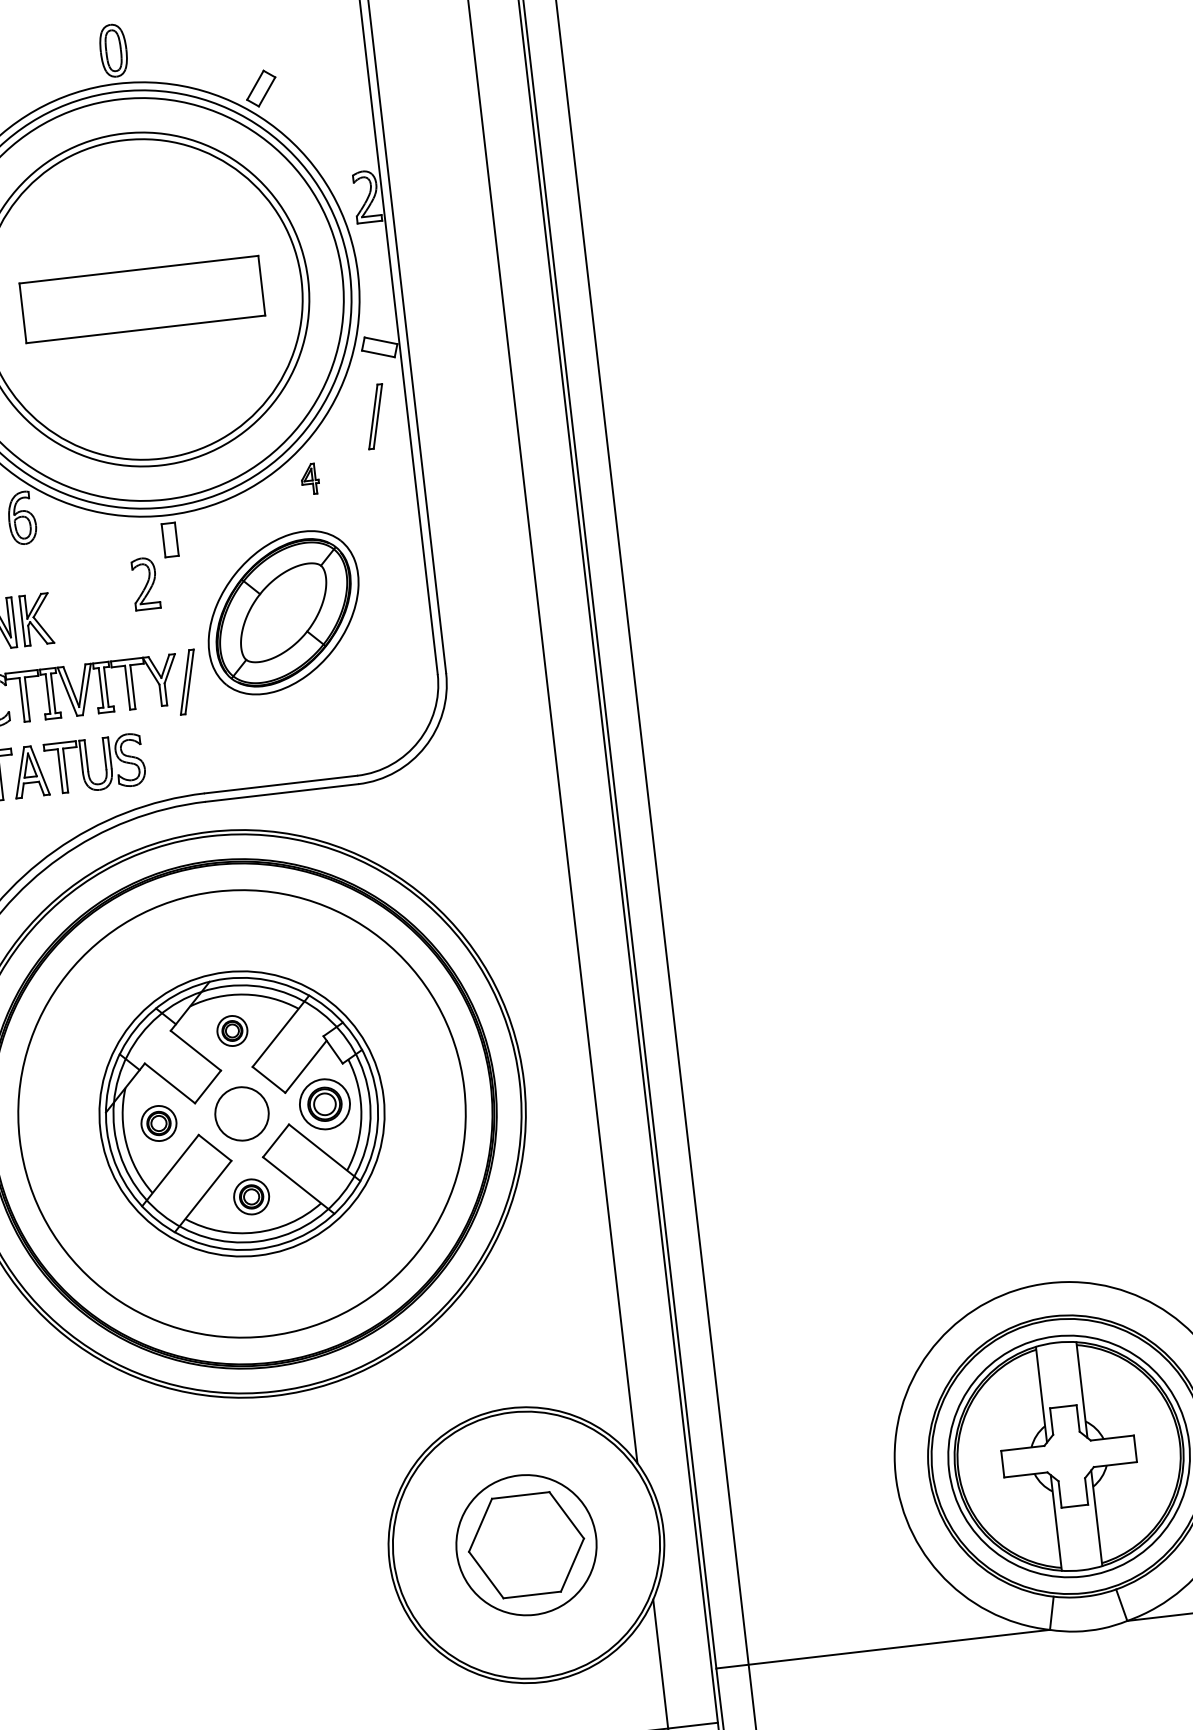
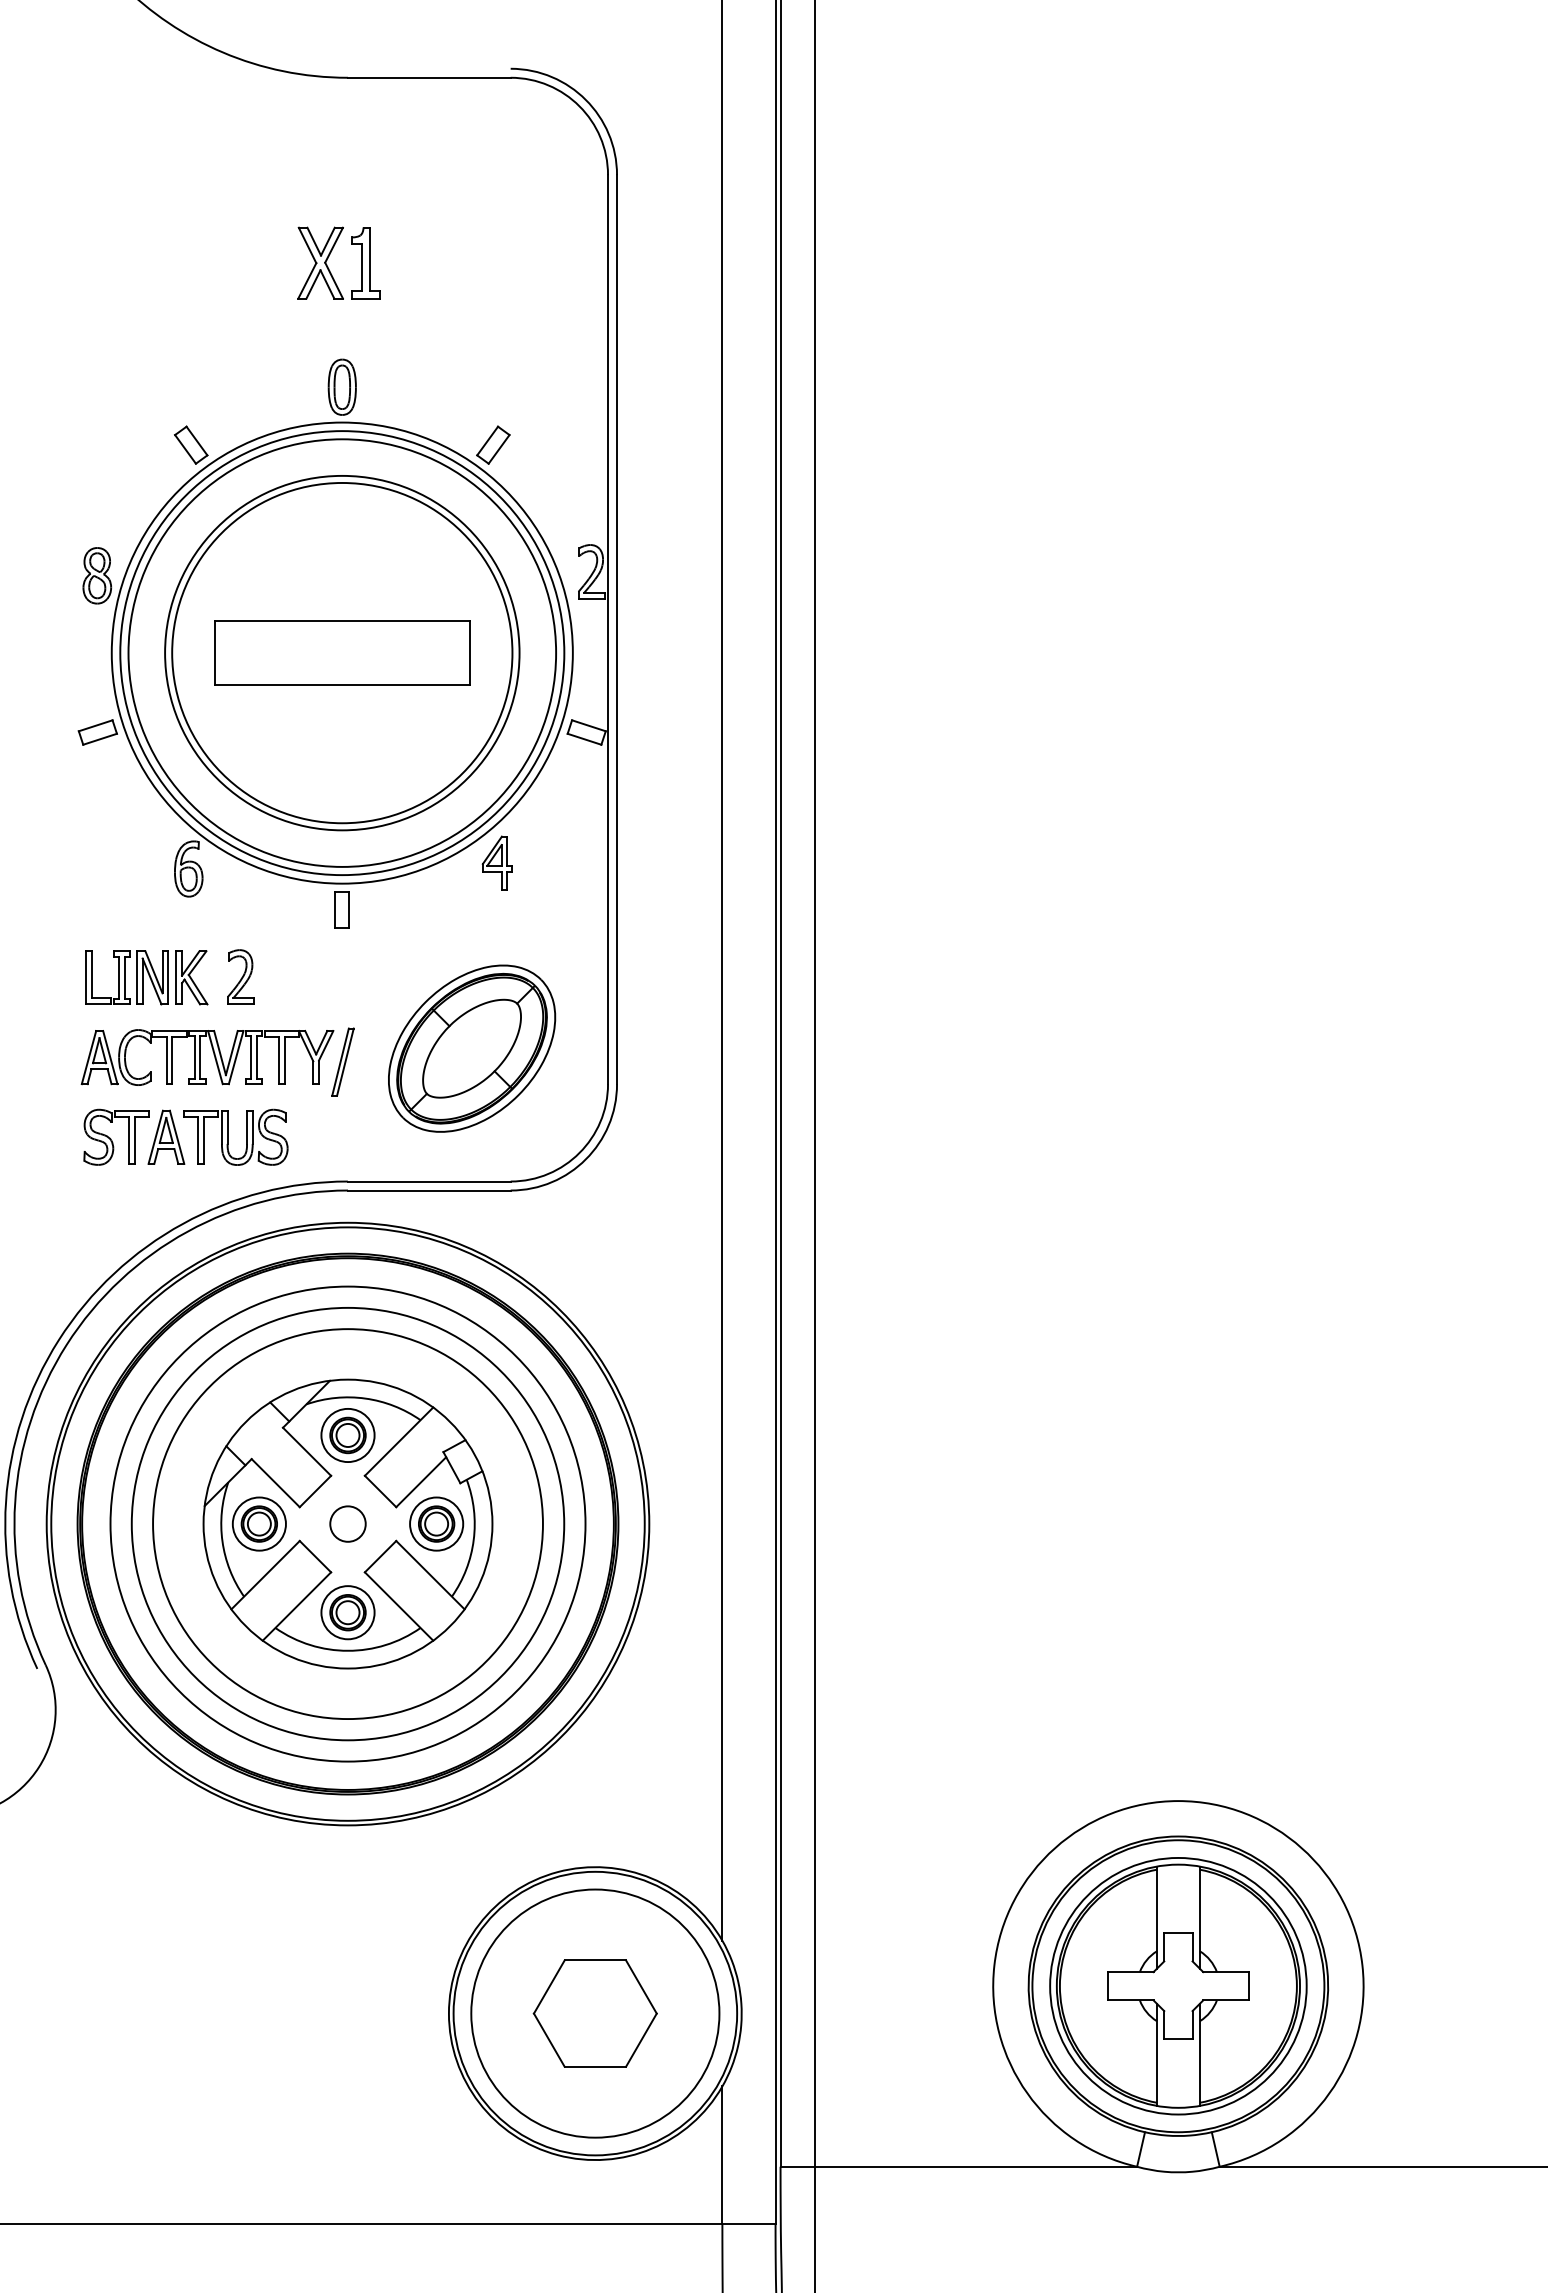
part: (375, 416) -> (573, 804), removed
part: (309, 478) -> (496, 862), size x1.67
part: (145, 583) -> (240, 976), moved
part: (284, 612) -> (472, 1048), moved
part: (231, 1031) -> (347, 1435), size x1.67
circle: (241, 1113) -> (347, 1523), size x0.62
circle: (241, 1113) -> (347, 1523), size x1.43
circle: (241, 1114) -> (347, 1524), size x1.43
part: (158, 1123) -> (258, 1523), size x1.43
part: (251, 1196) -> (347, 1612), size x1.43
circle: (526, 1545) -> (595, 2013), size x1.67

